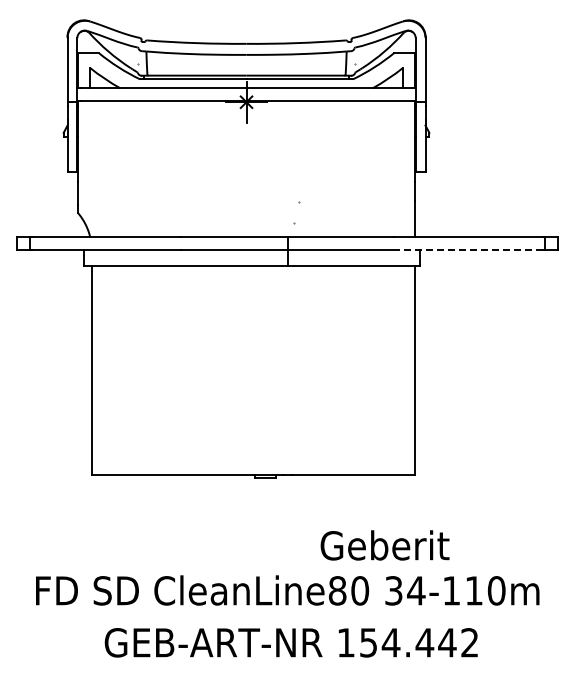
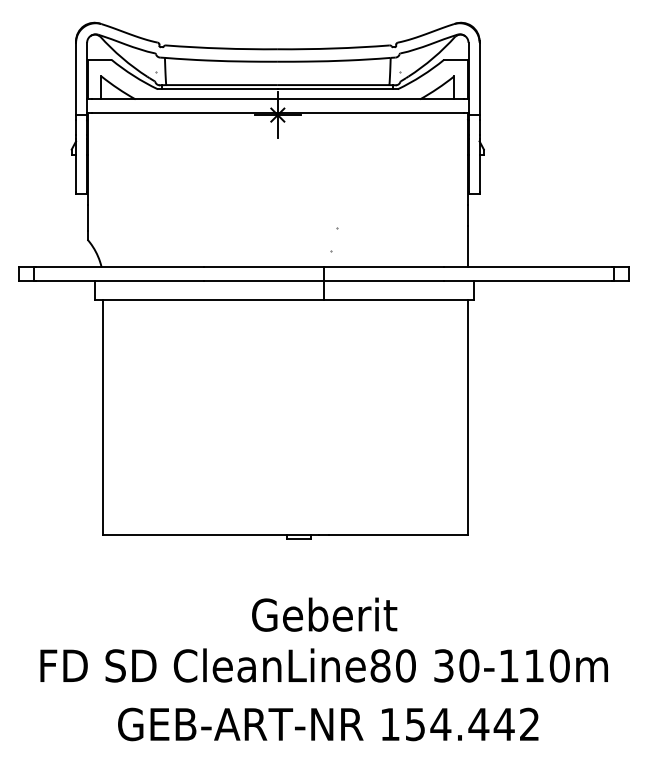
line: (468, 249) -> (528, 281), dashed -> solid
text: (384, 545) -> (324, 614), moved
text: (416, 590) -> (469, 665), 34-110m -> 30-110m

